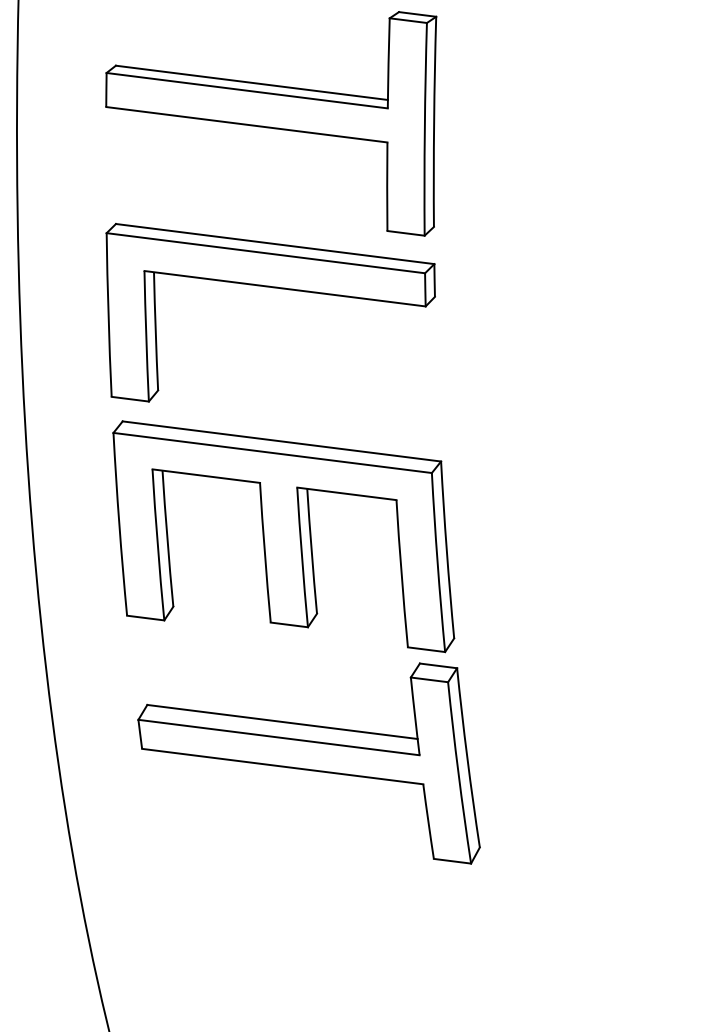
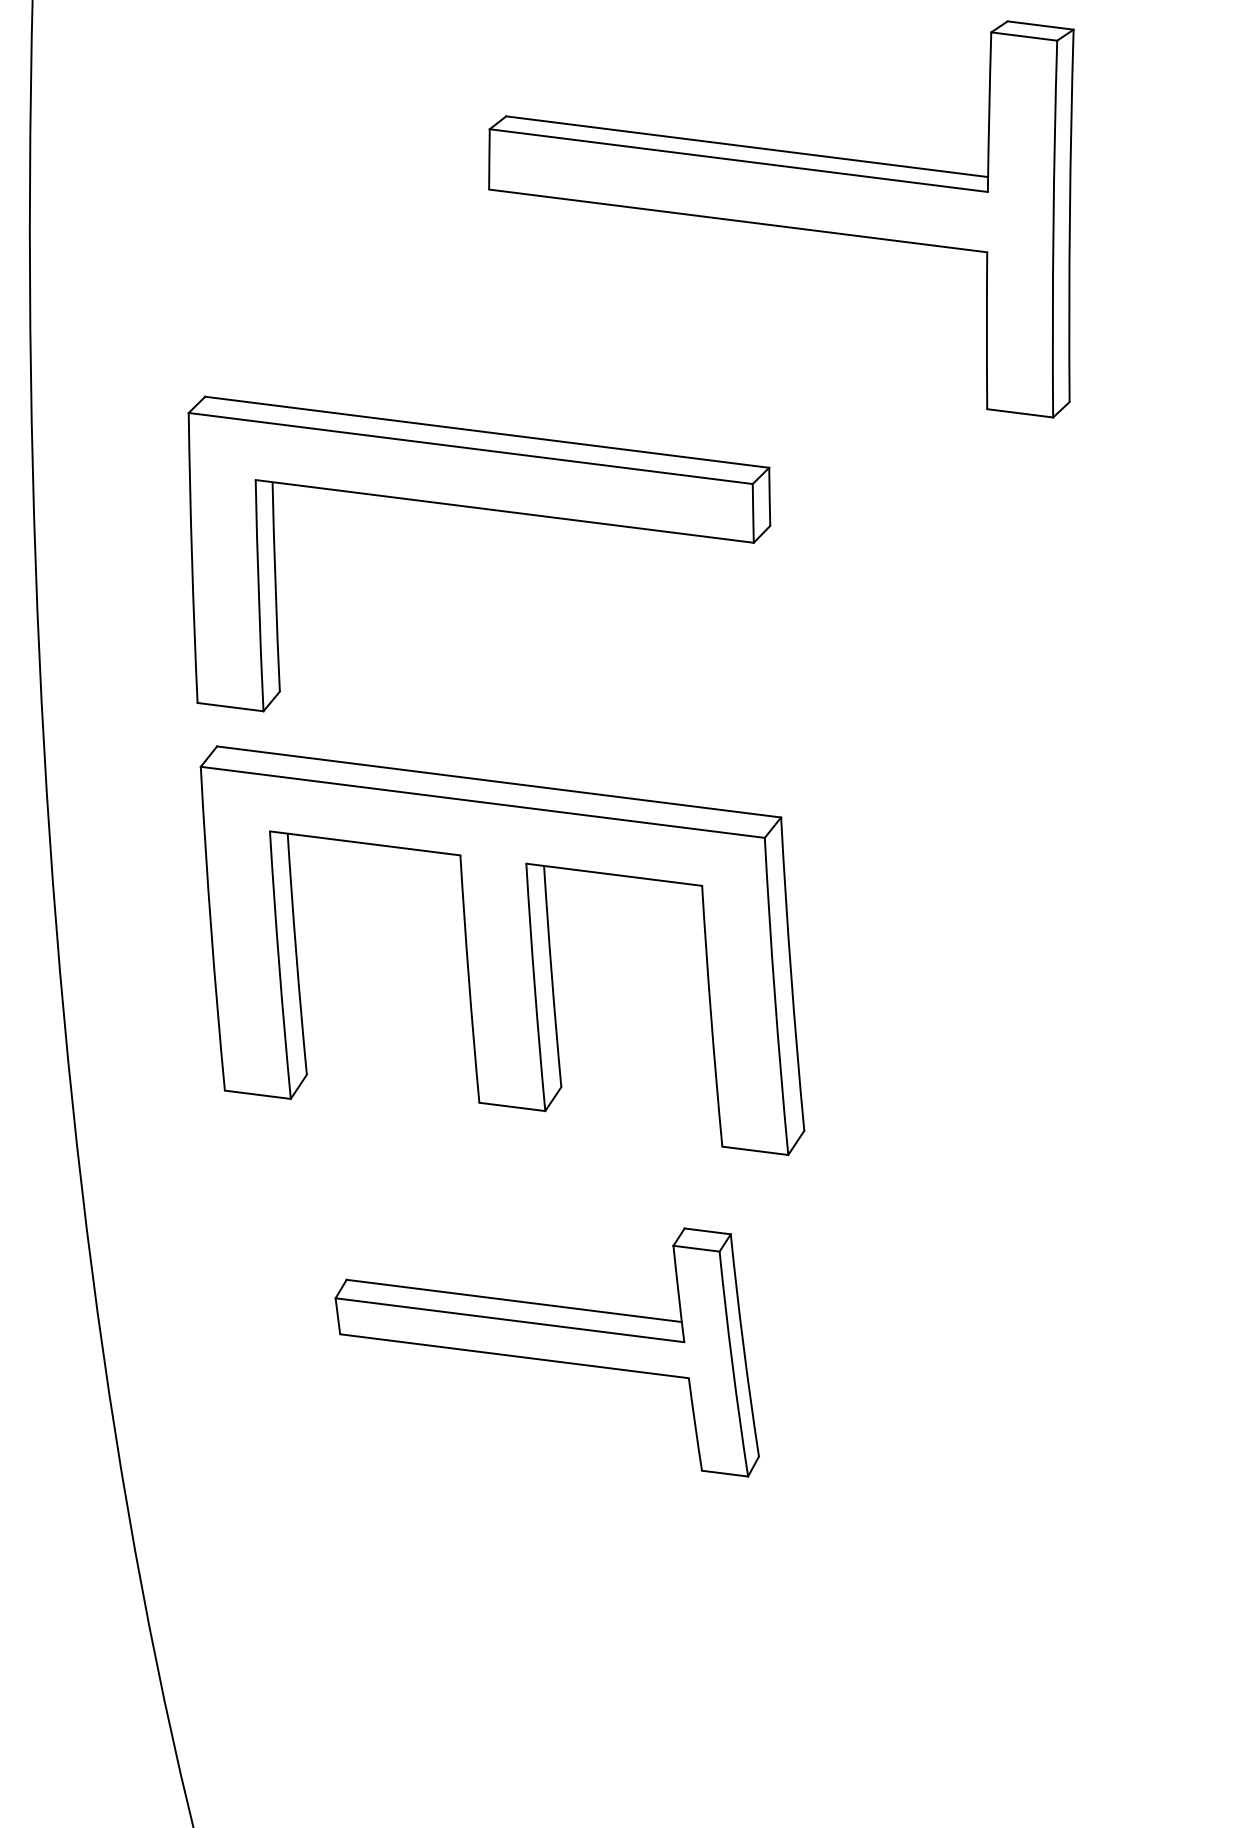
part: (271, 123) -> (781, 218), moved
part: (308, 763) -> (546, 1352), size x0.7

